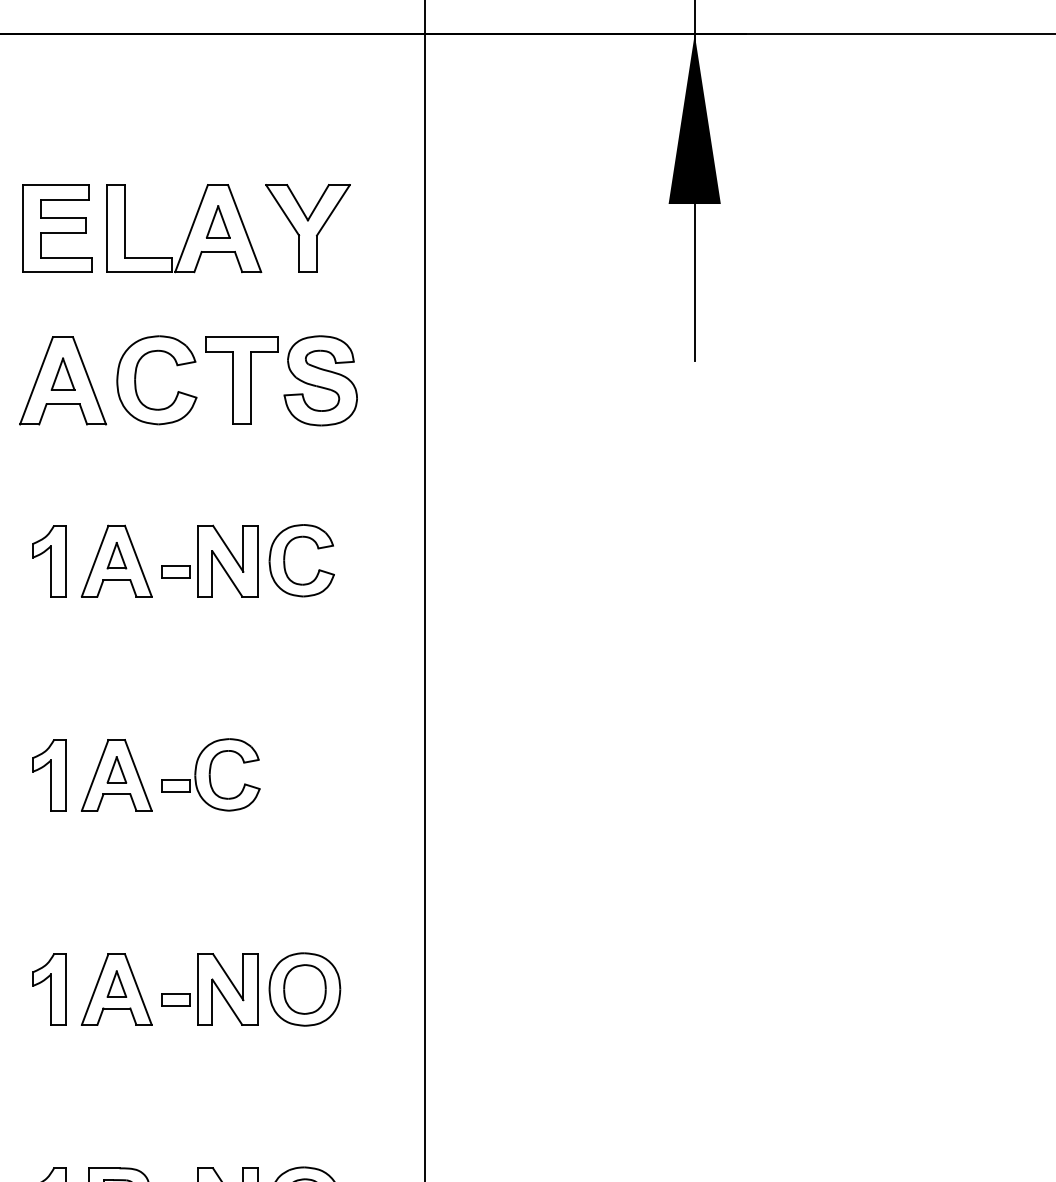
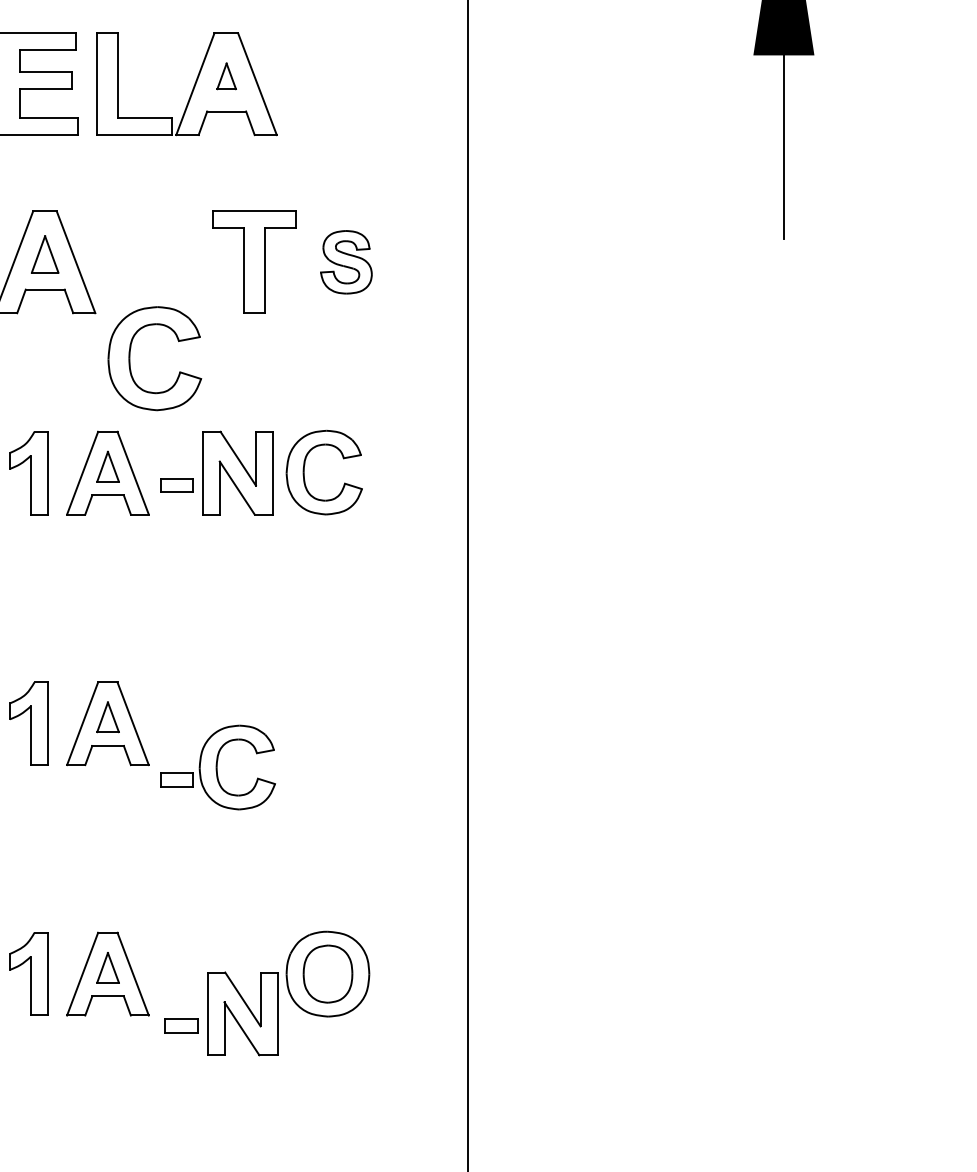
part: (218, 221) -> (226, 75), size x0.7
part: (307, 228) -> (330, 84), removed
part: (136, 378) -> (130, 356), moved
part: (320, 380) -> (346, 261), size x0.6
part: (210, 774) -> (217, 767), moved
part: (209, 989) -> (221, 1013), moved

